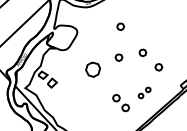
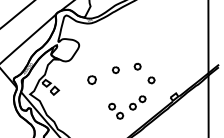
part: (120, 26) -> (118, 42), removed
part: (92, 69) -> (91, 79), size x0.62
part: (144, 92) -> (137, 102), size x1.43

